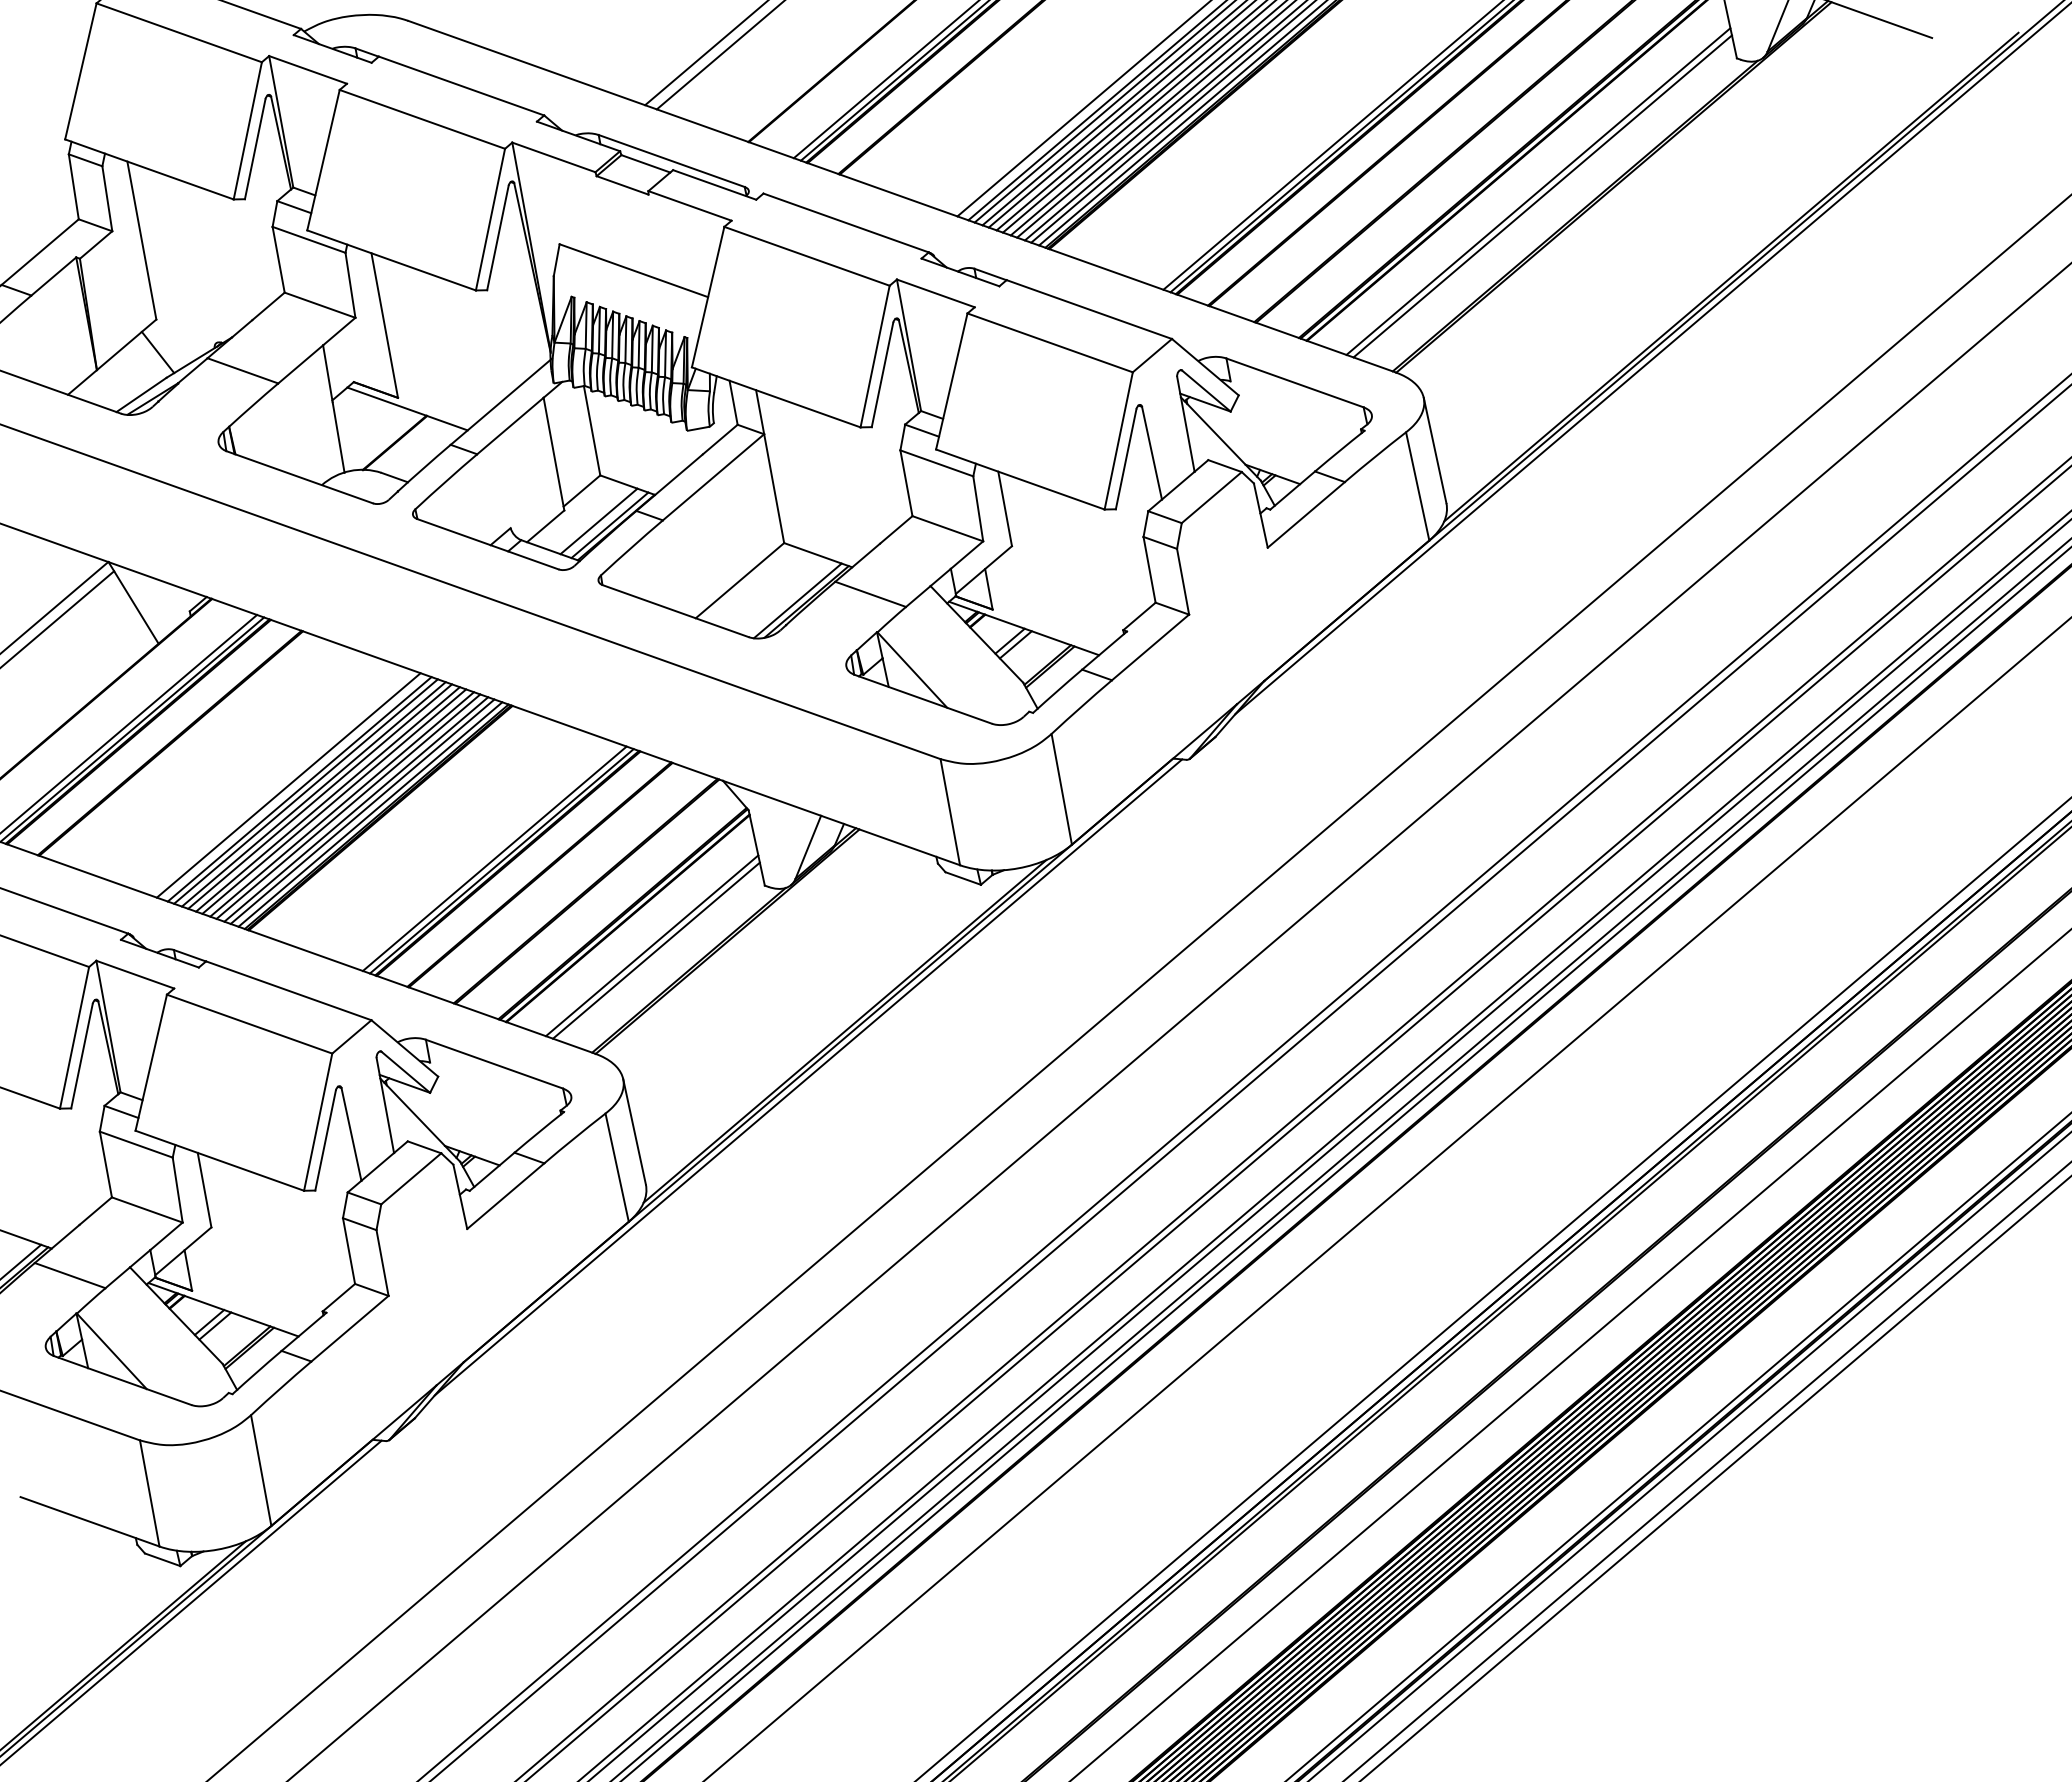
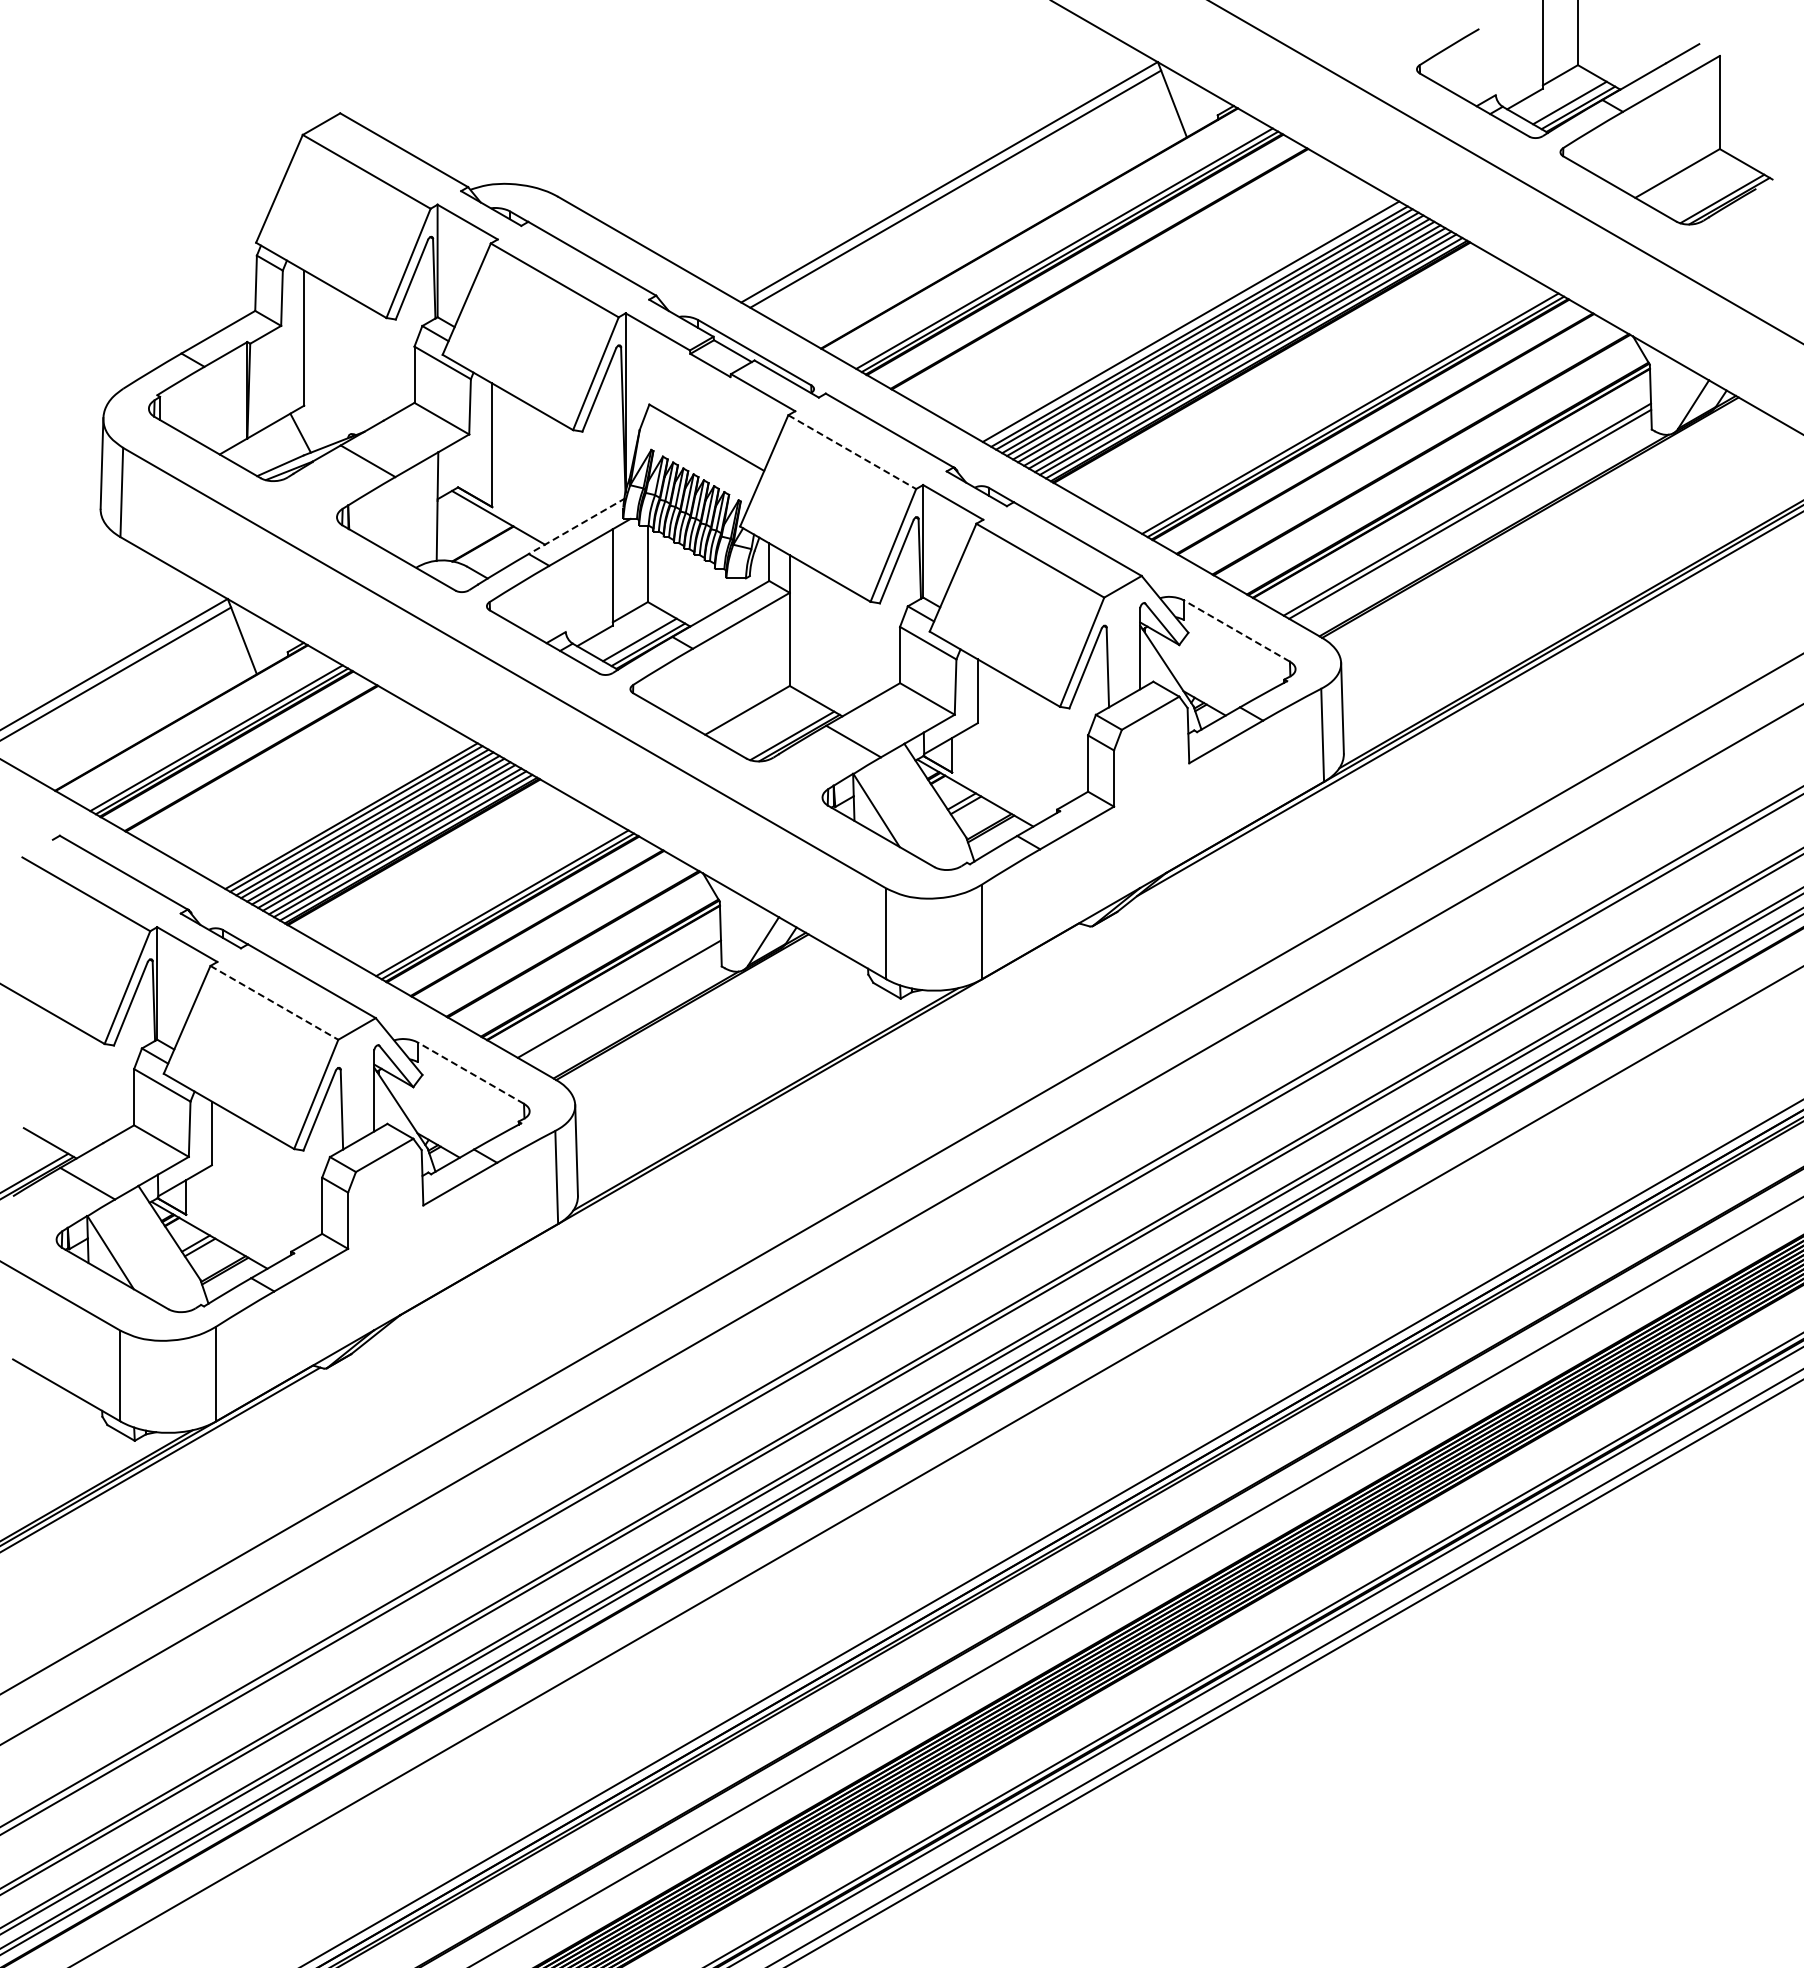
line: (807, 256) -> (852, 452), solid -> dashed
line: (1294, 382) -> (1236, 630), solid -> dashed
line: (501, 402) -> (577, 526), solid -> dashed
line: (288, 785) -> (342, 811), removed
line: (656, 950) -> (622, 1003), removed
line: (249, 1023) -> (274, 1002), solid -> dashed
line: (493, 1063) -> (470, 1072), solid -> dashed
line: (808, 1077) -> (728, 1131), removed

